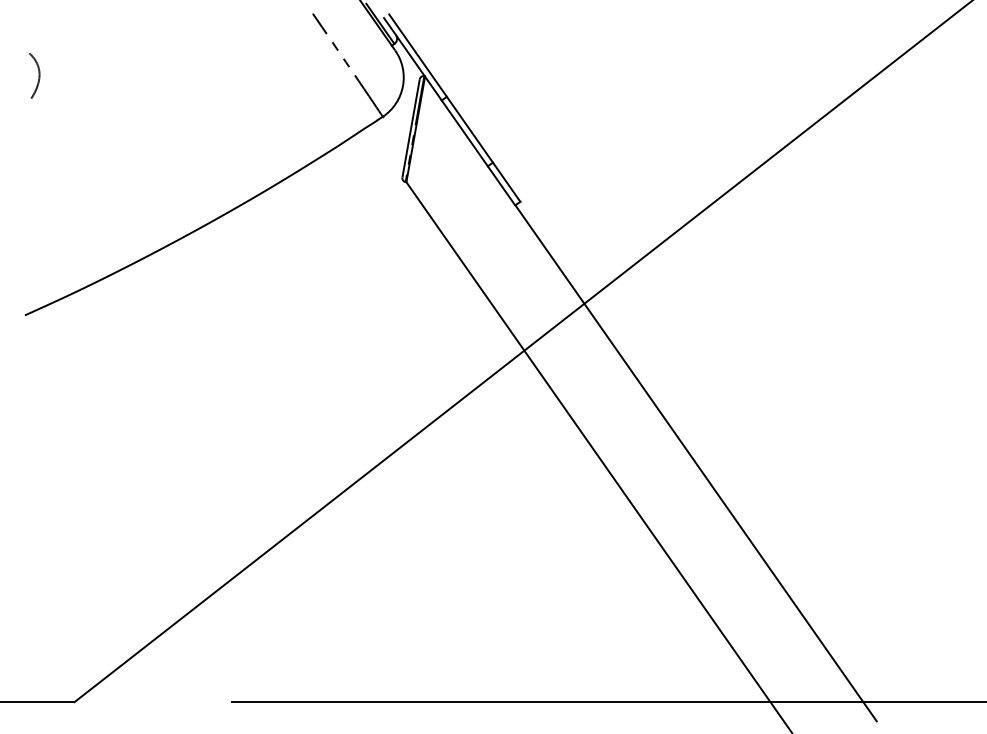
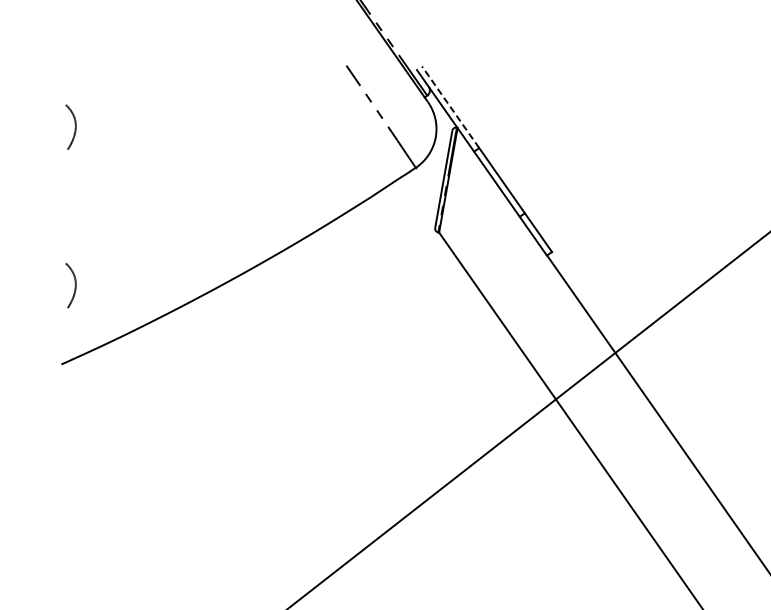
line: (417, 55) -> (450, 107), solid -> dashed
curve: (38, 235) -> (74, 285), added

